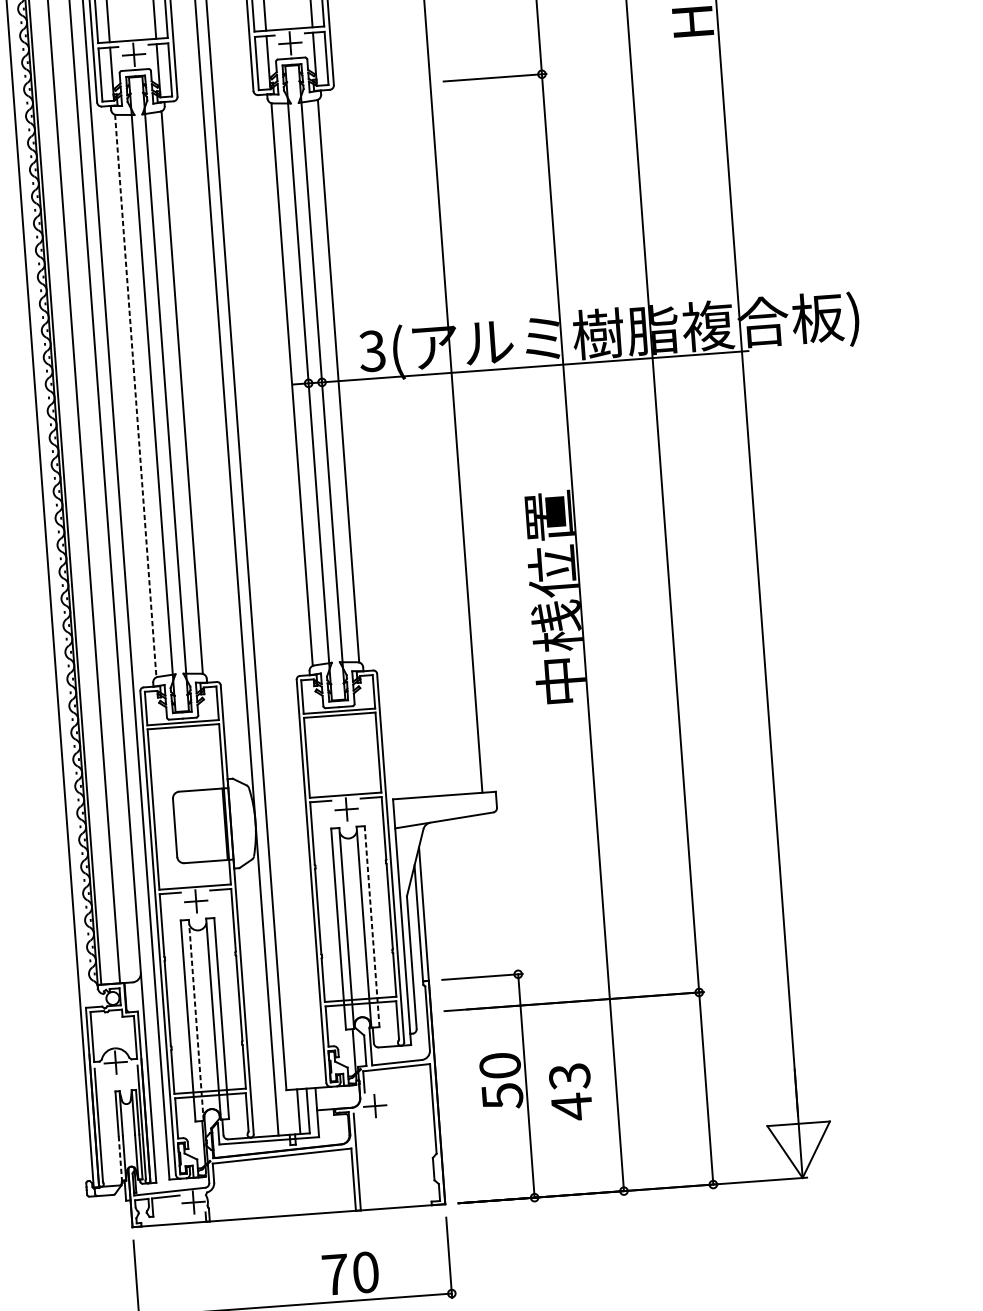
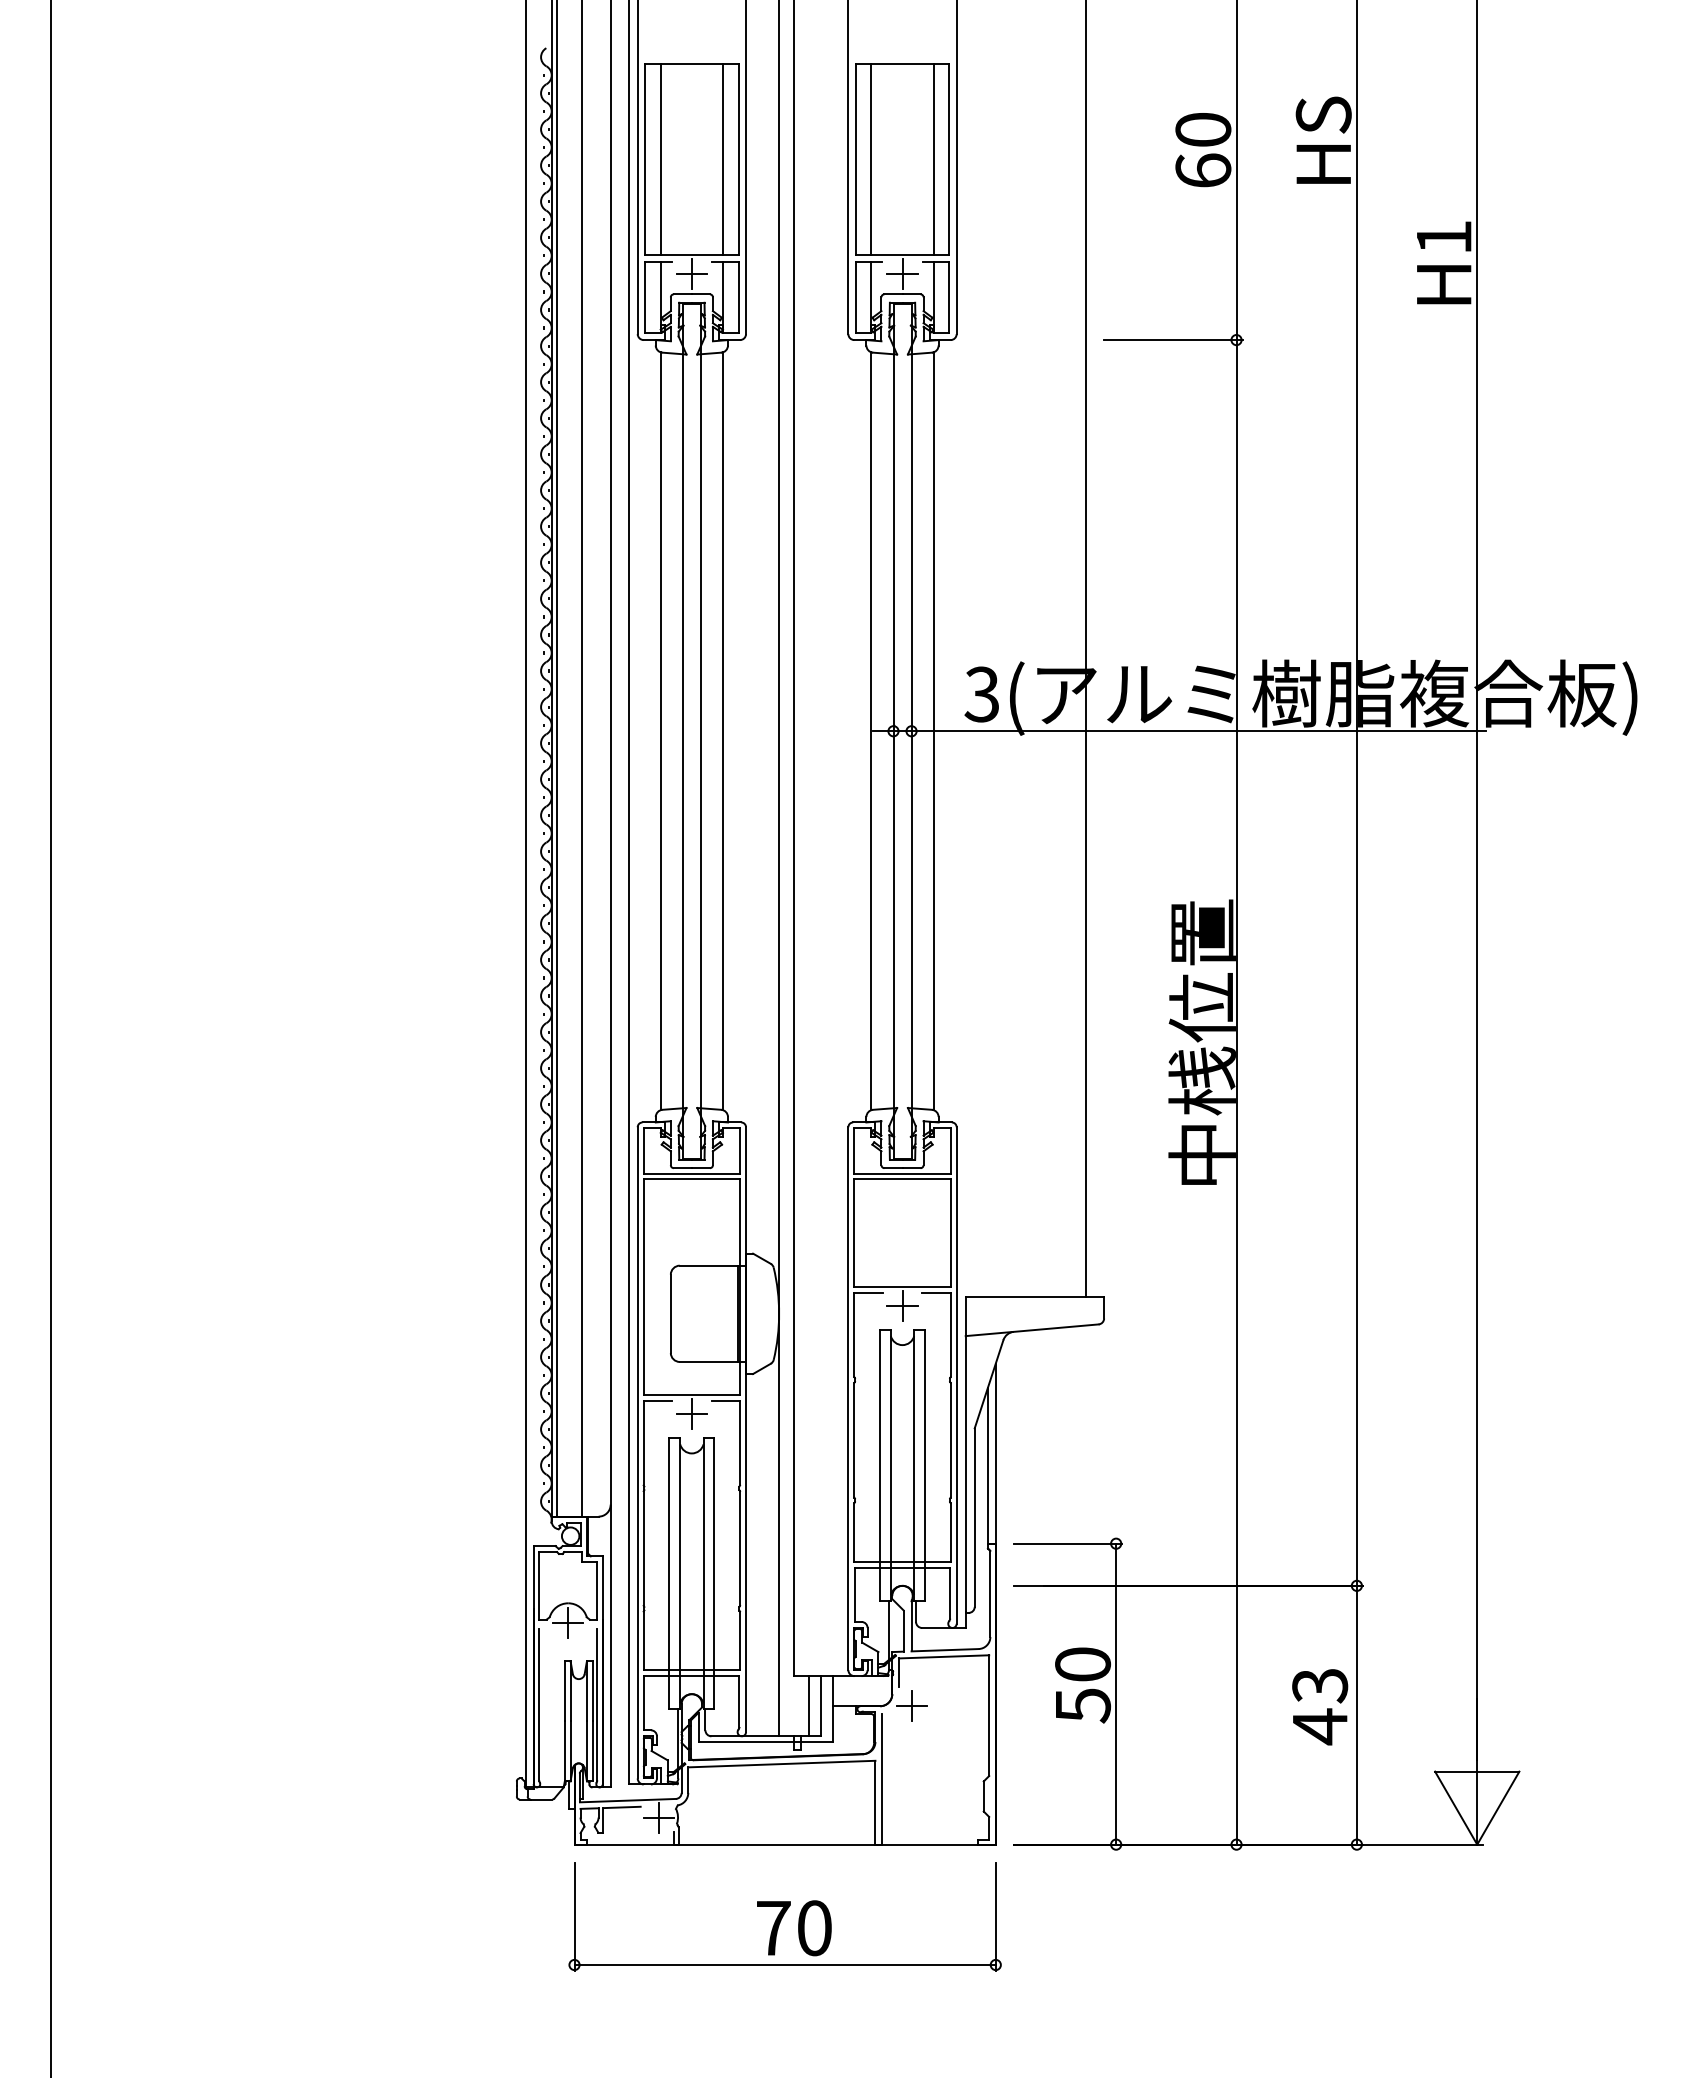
line: (135, 396) -> (660, 731), dashed -> solid
line: (372, 925) -> (925, 1464), dashed -> solid
line: (196, 1020) -> (680, 1574), dashed -> solid
text: (571, 1092) -> (1320, 1707), moved
line: (120, 1158) -> (564, 1751), dashed -> solid
text: (350, 1273) -> (794, 1928), moved

